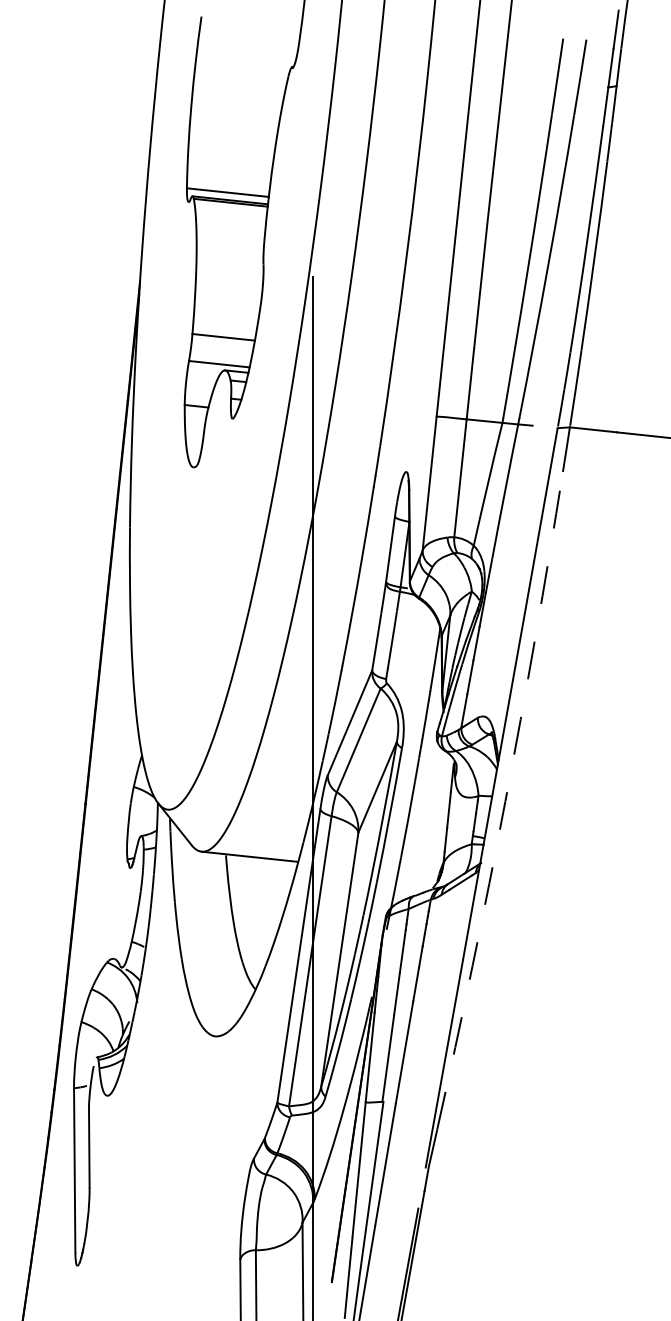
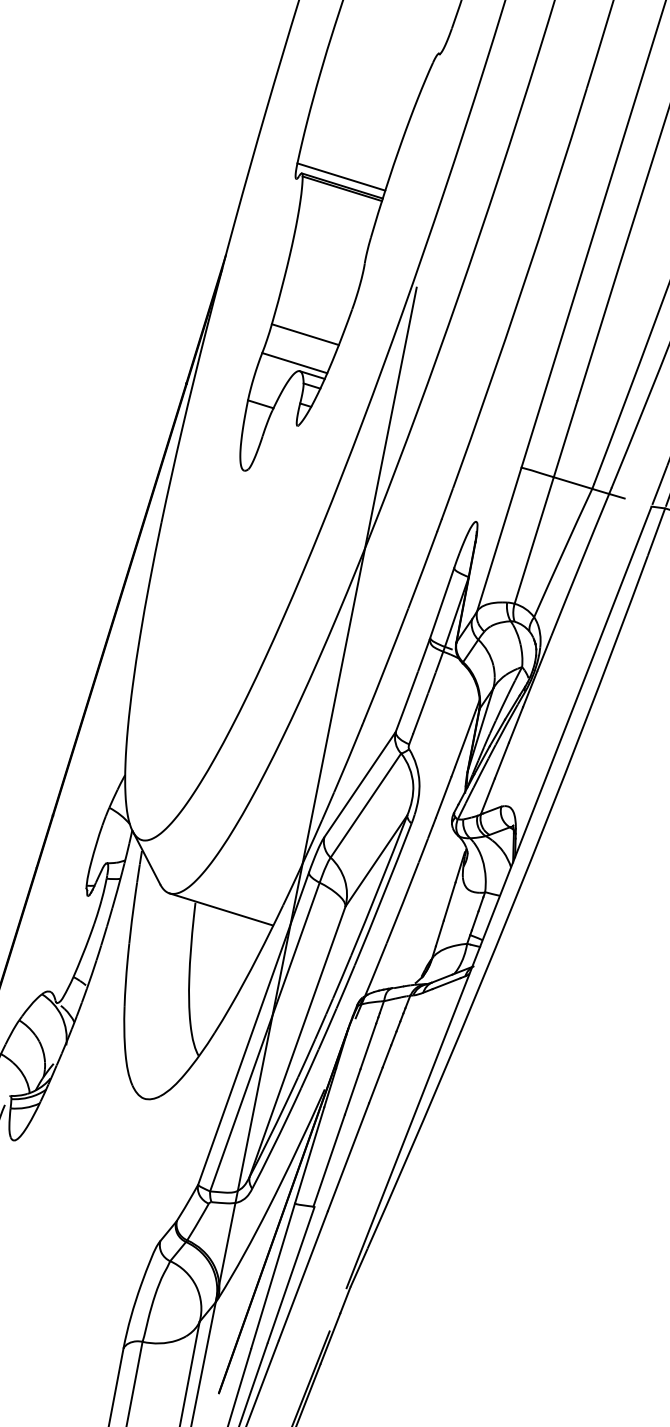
arc: (505, 801) -> (513, 904), dashed -> solid

